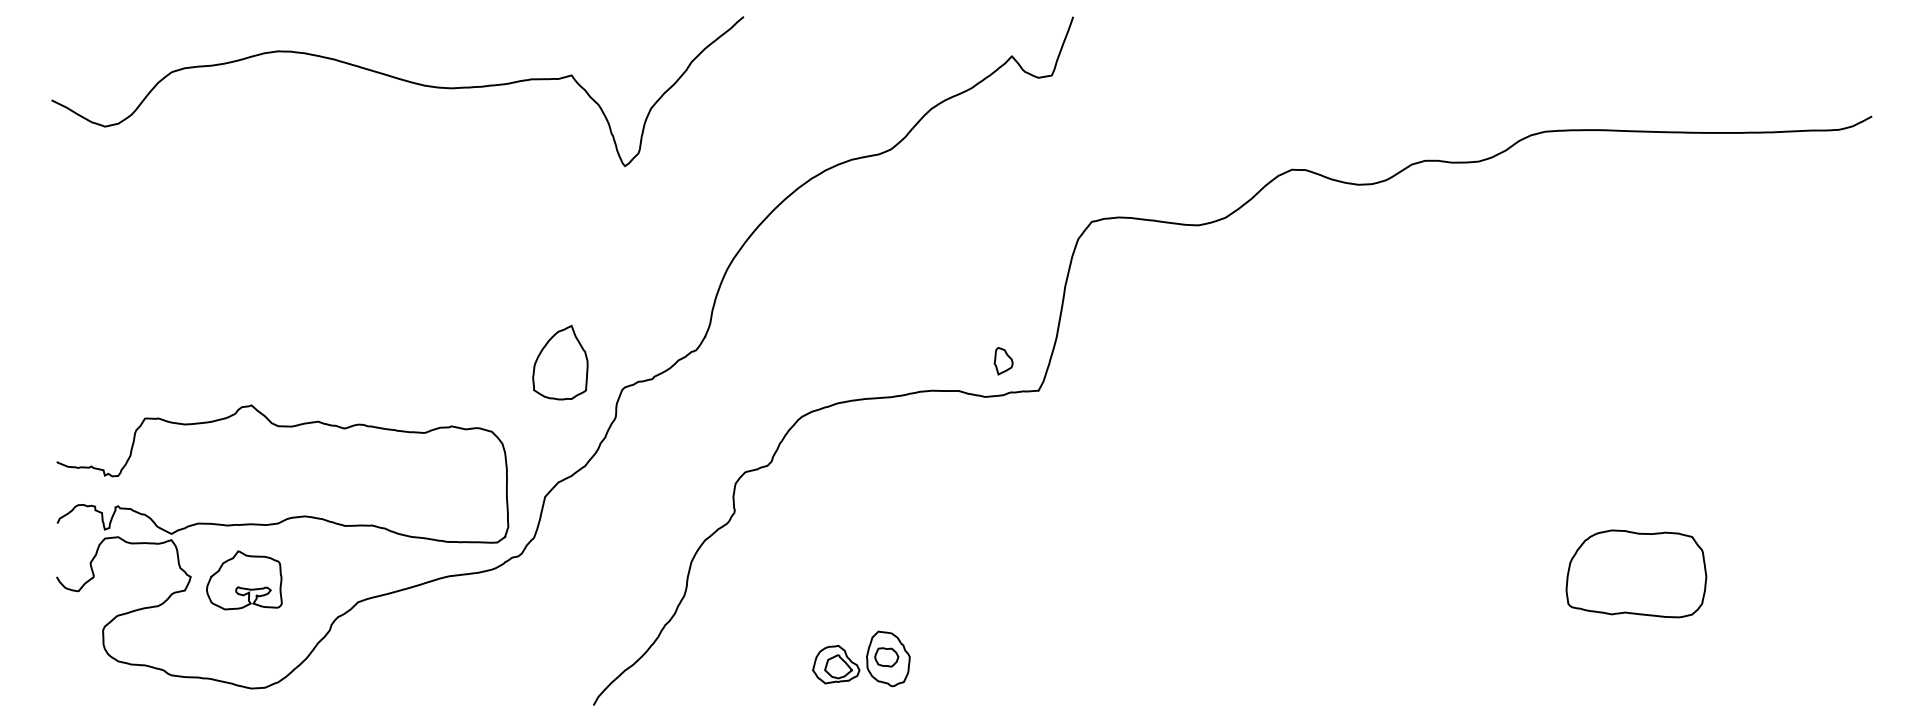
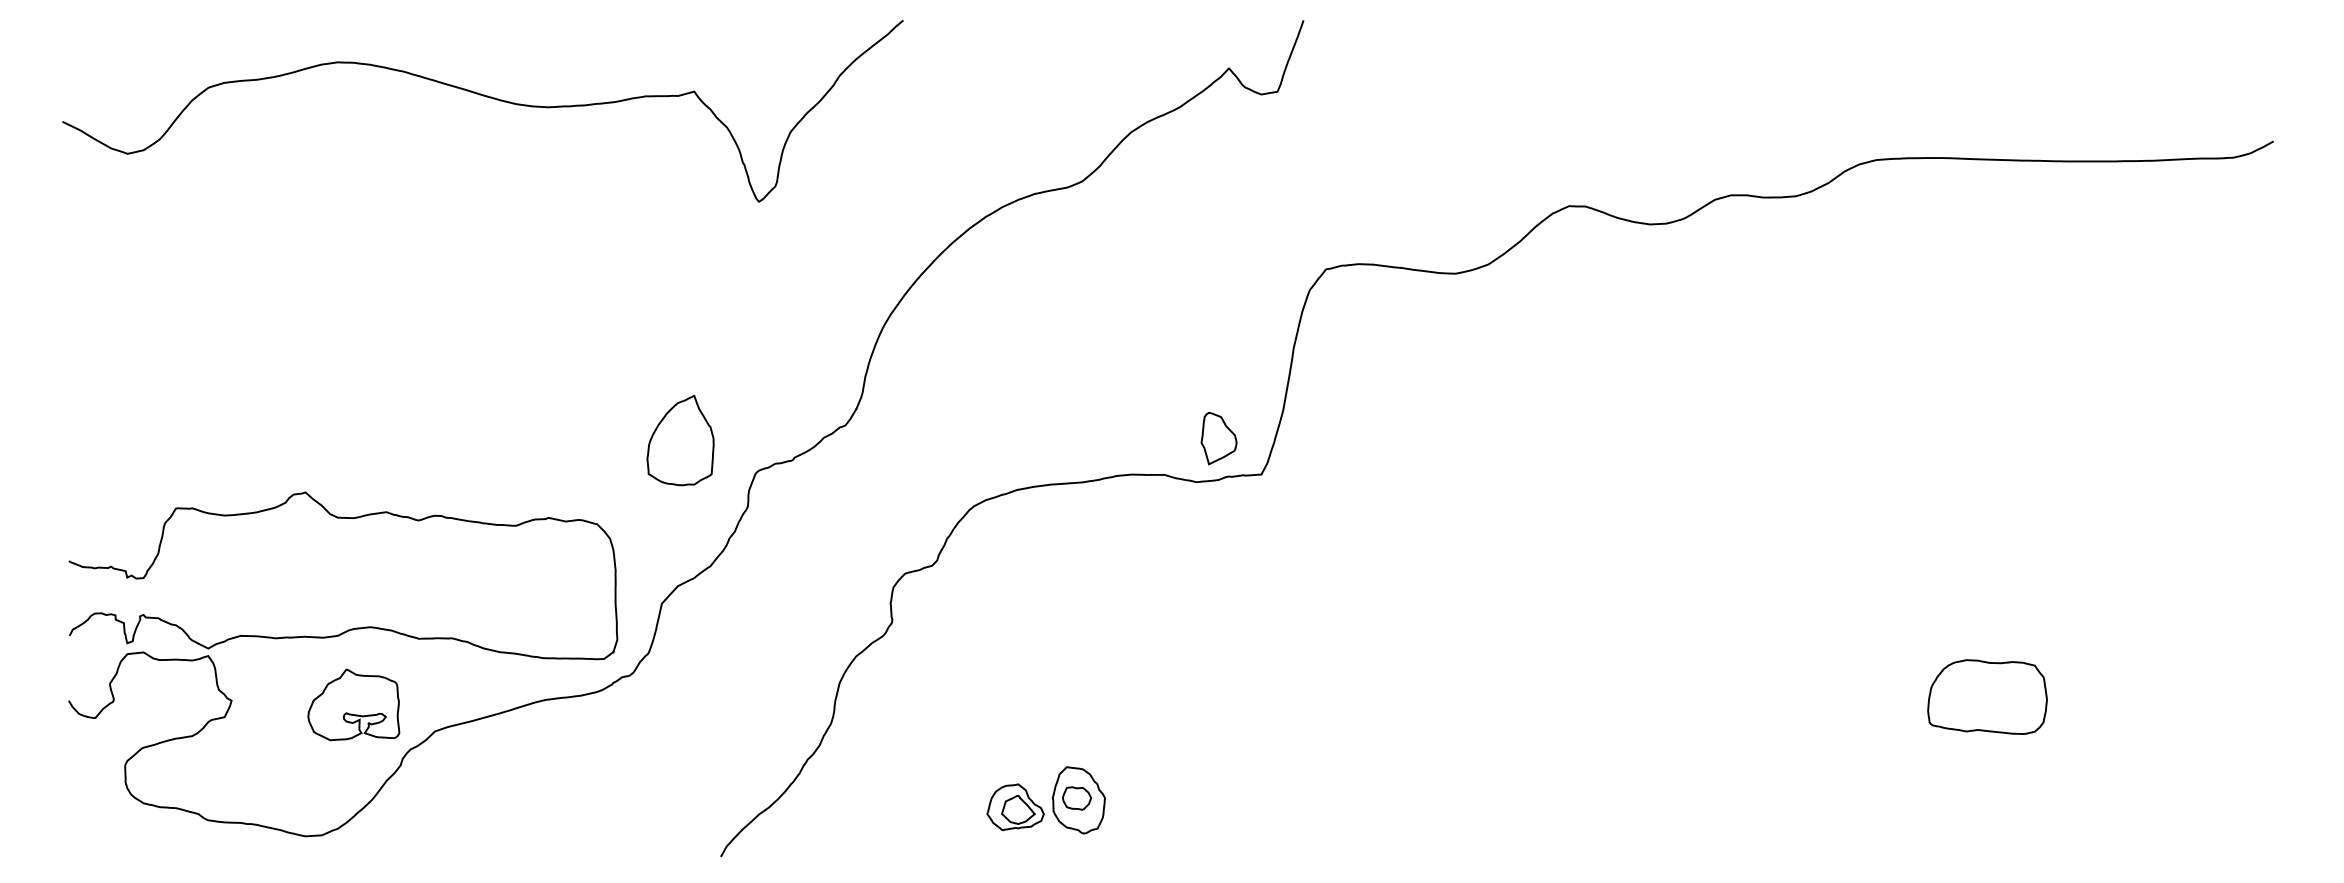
part: (1003, 361) -> (1218, 439), size x1.6
part: (1636, 573) -> (1987, 696), size x0.7
part: (244, 580) -> (353, 705), moved

